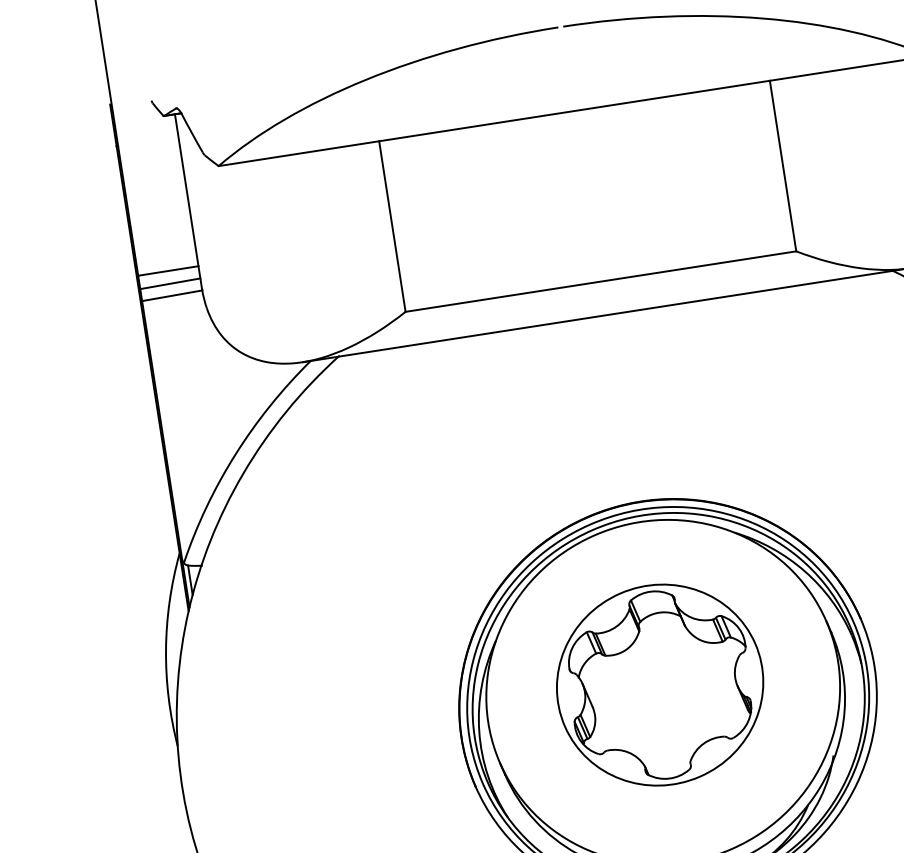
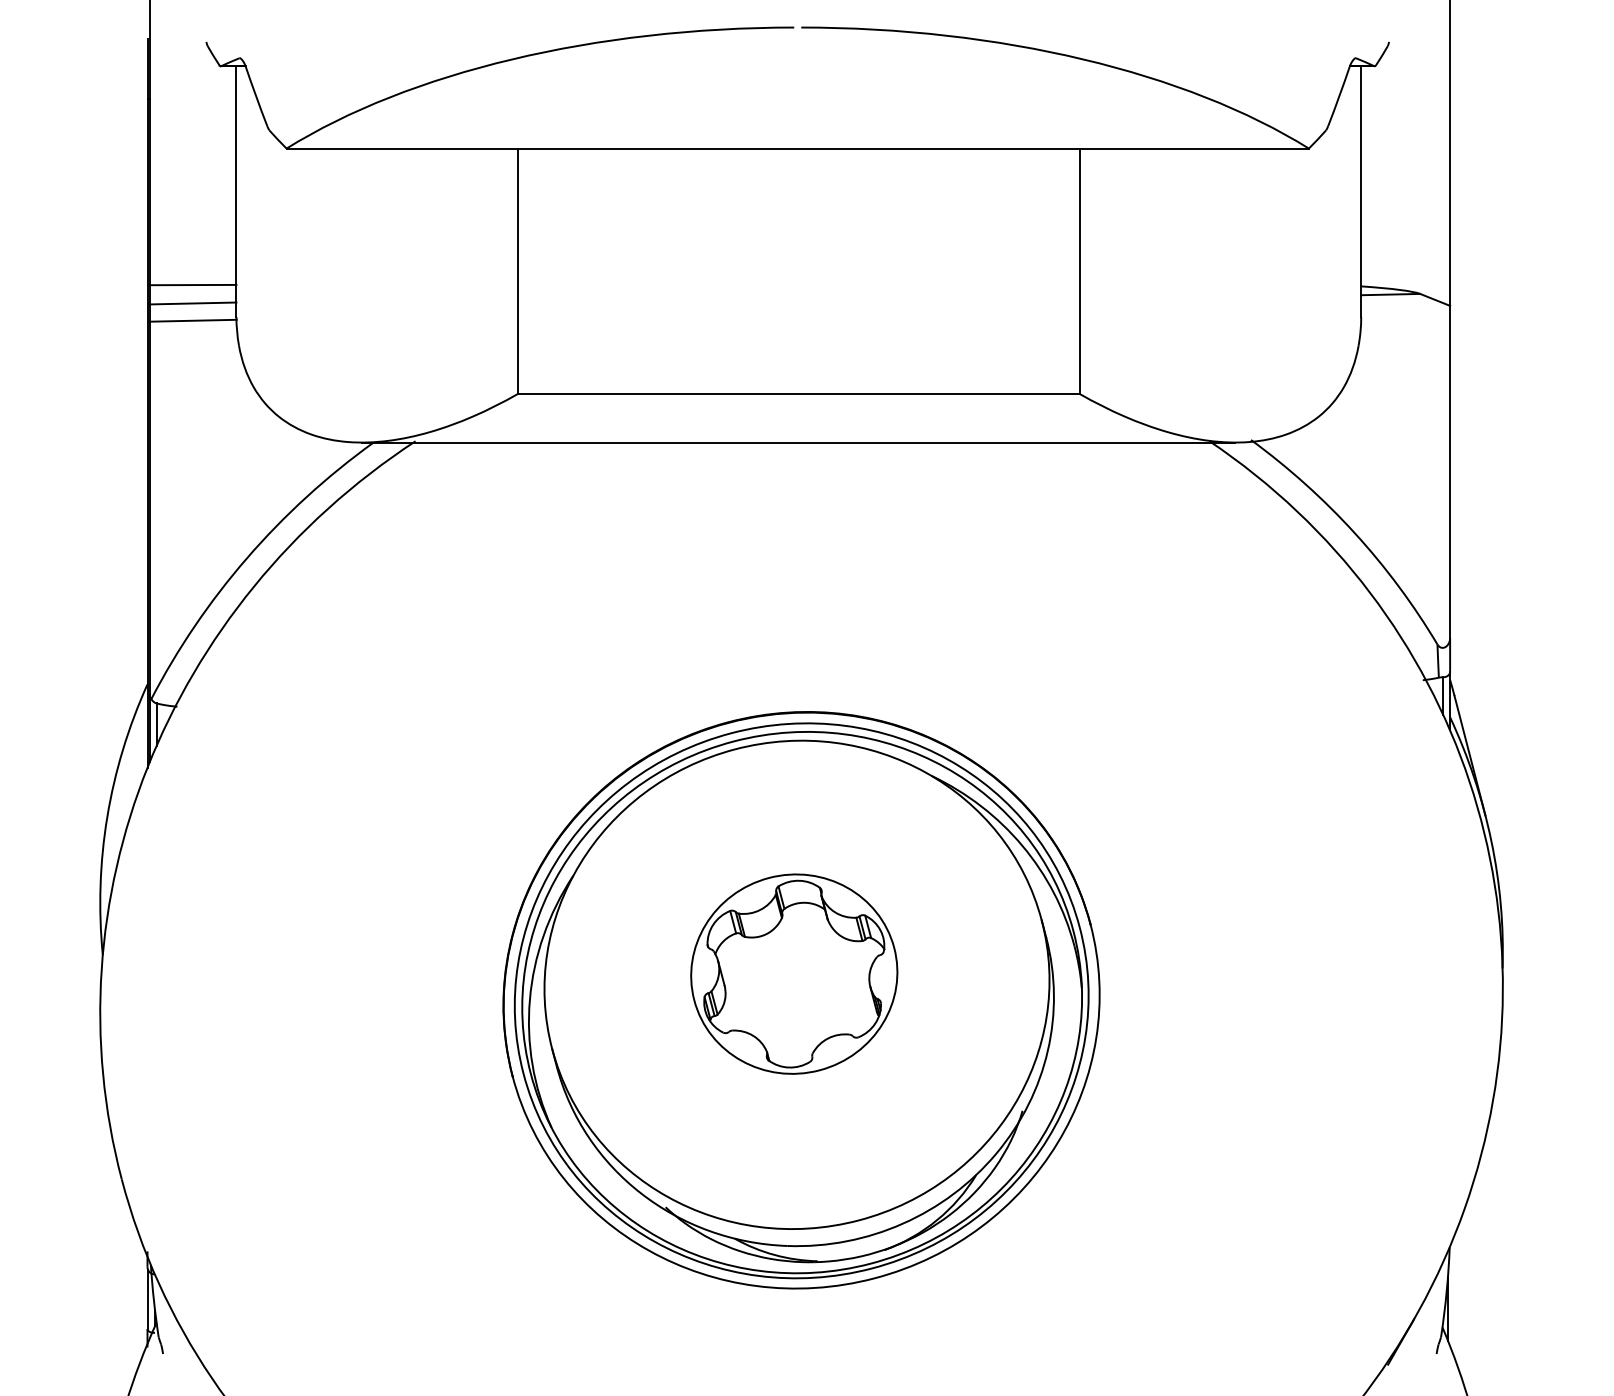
part: (660, 684) -> (794, 973), size x0.7

